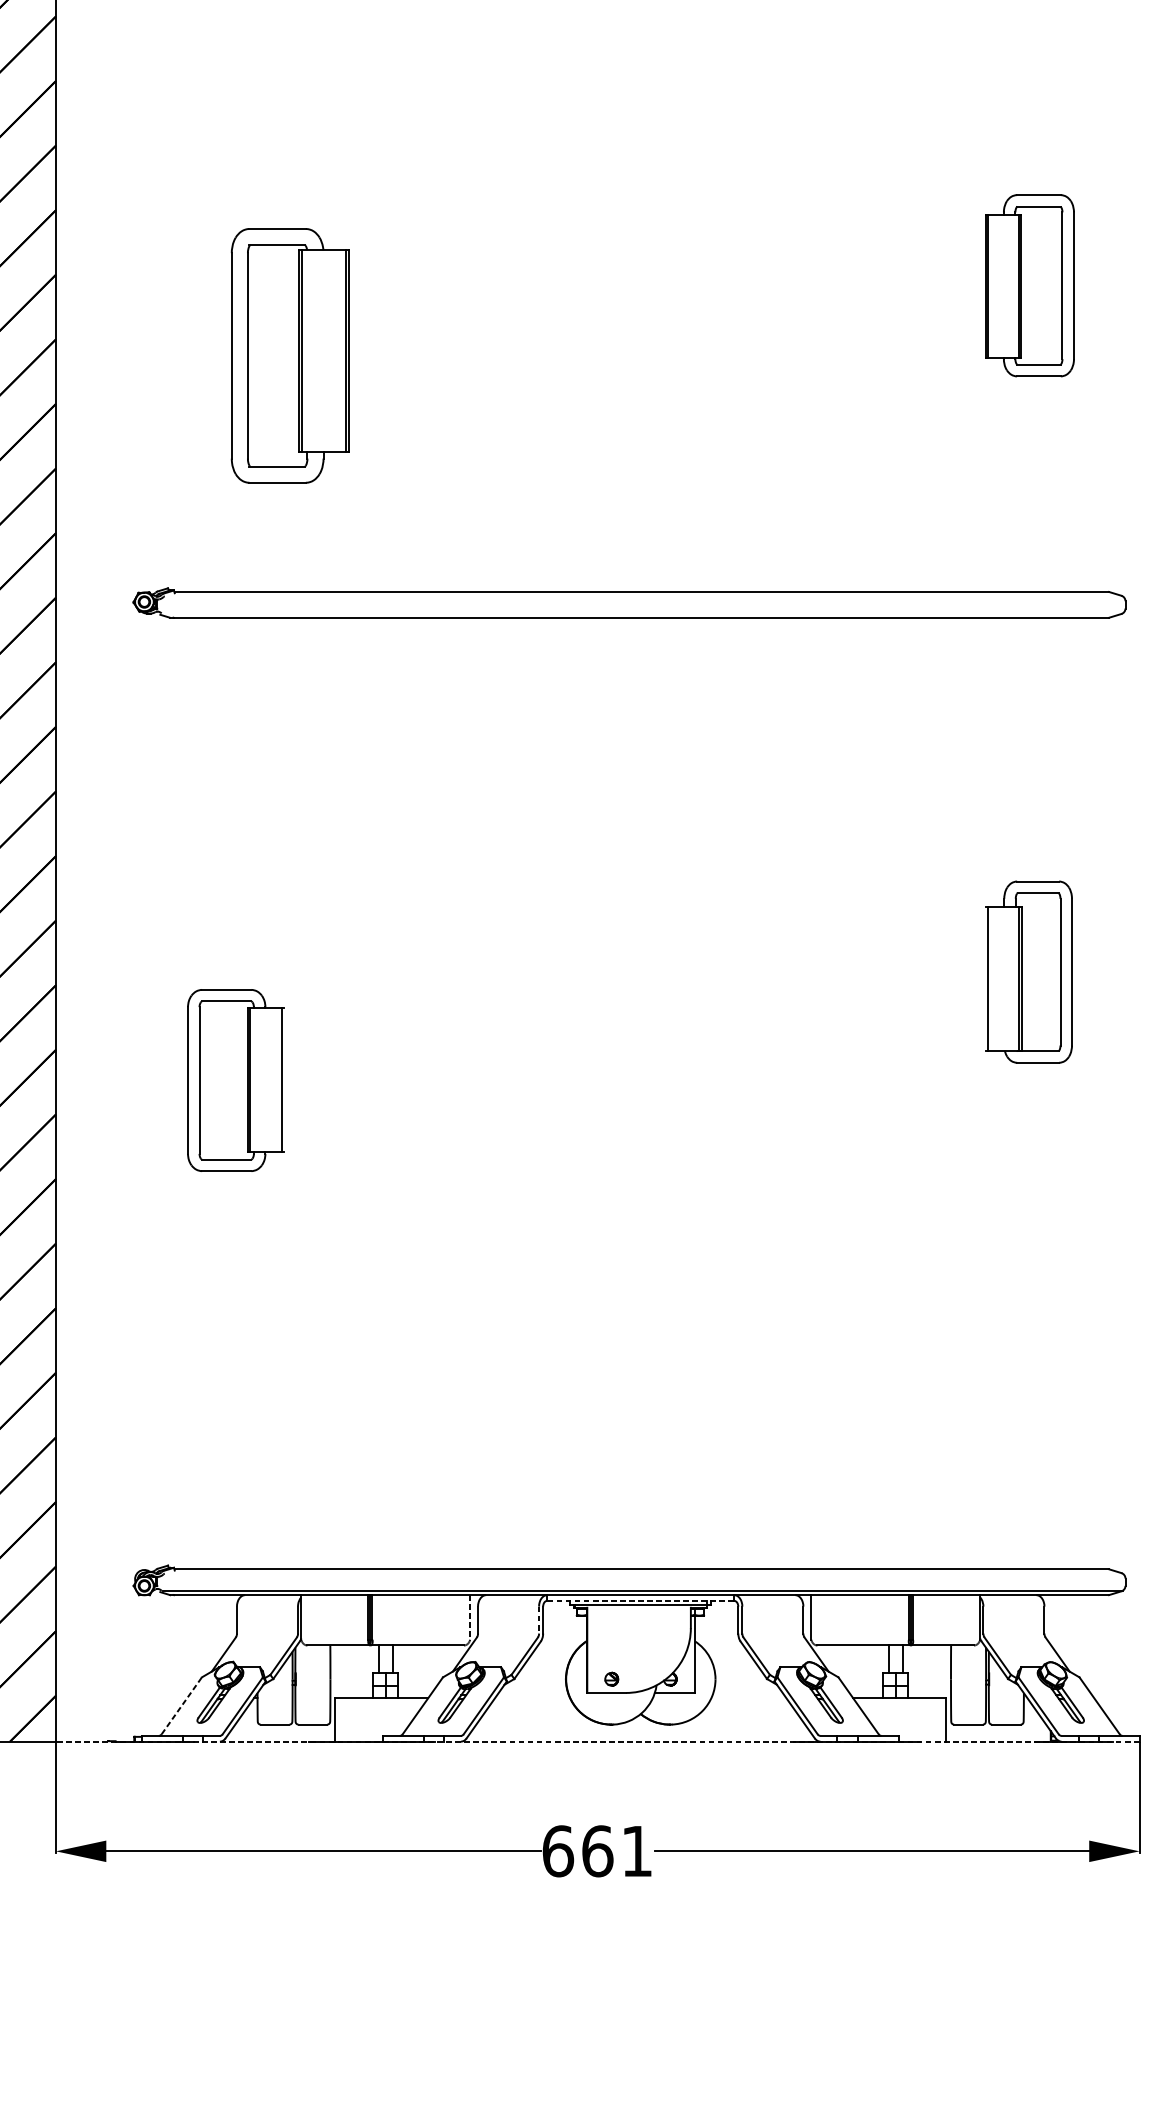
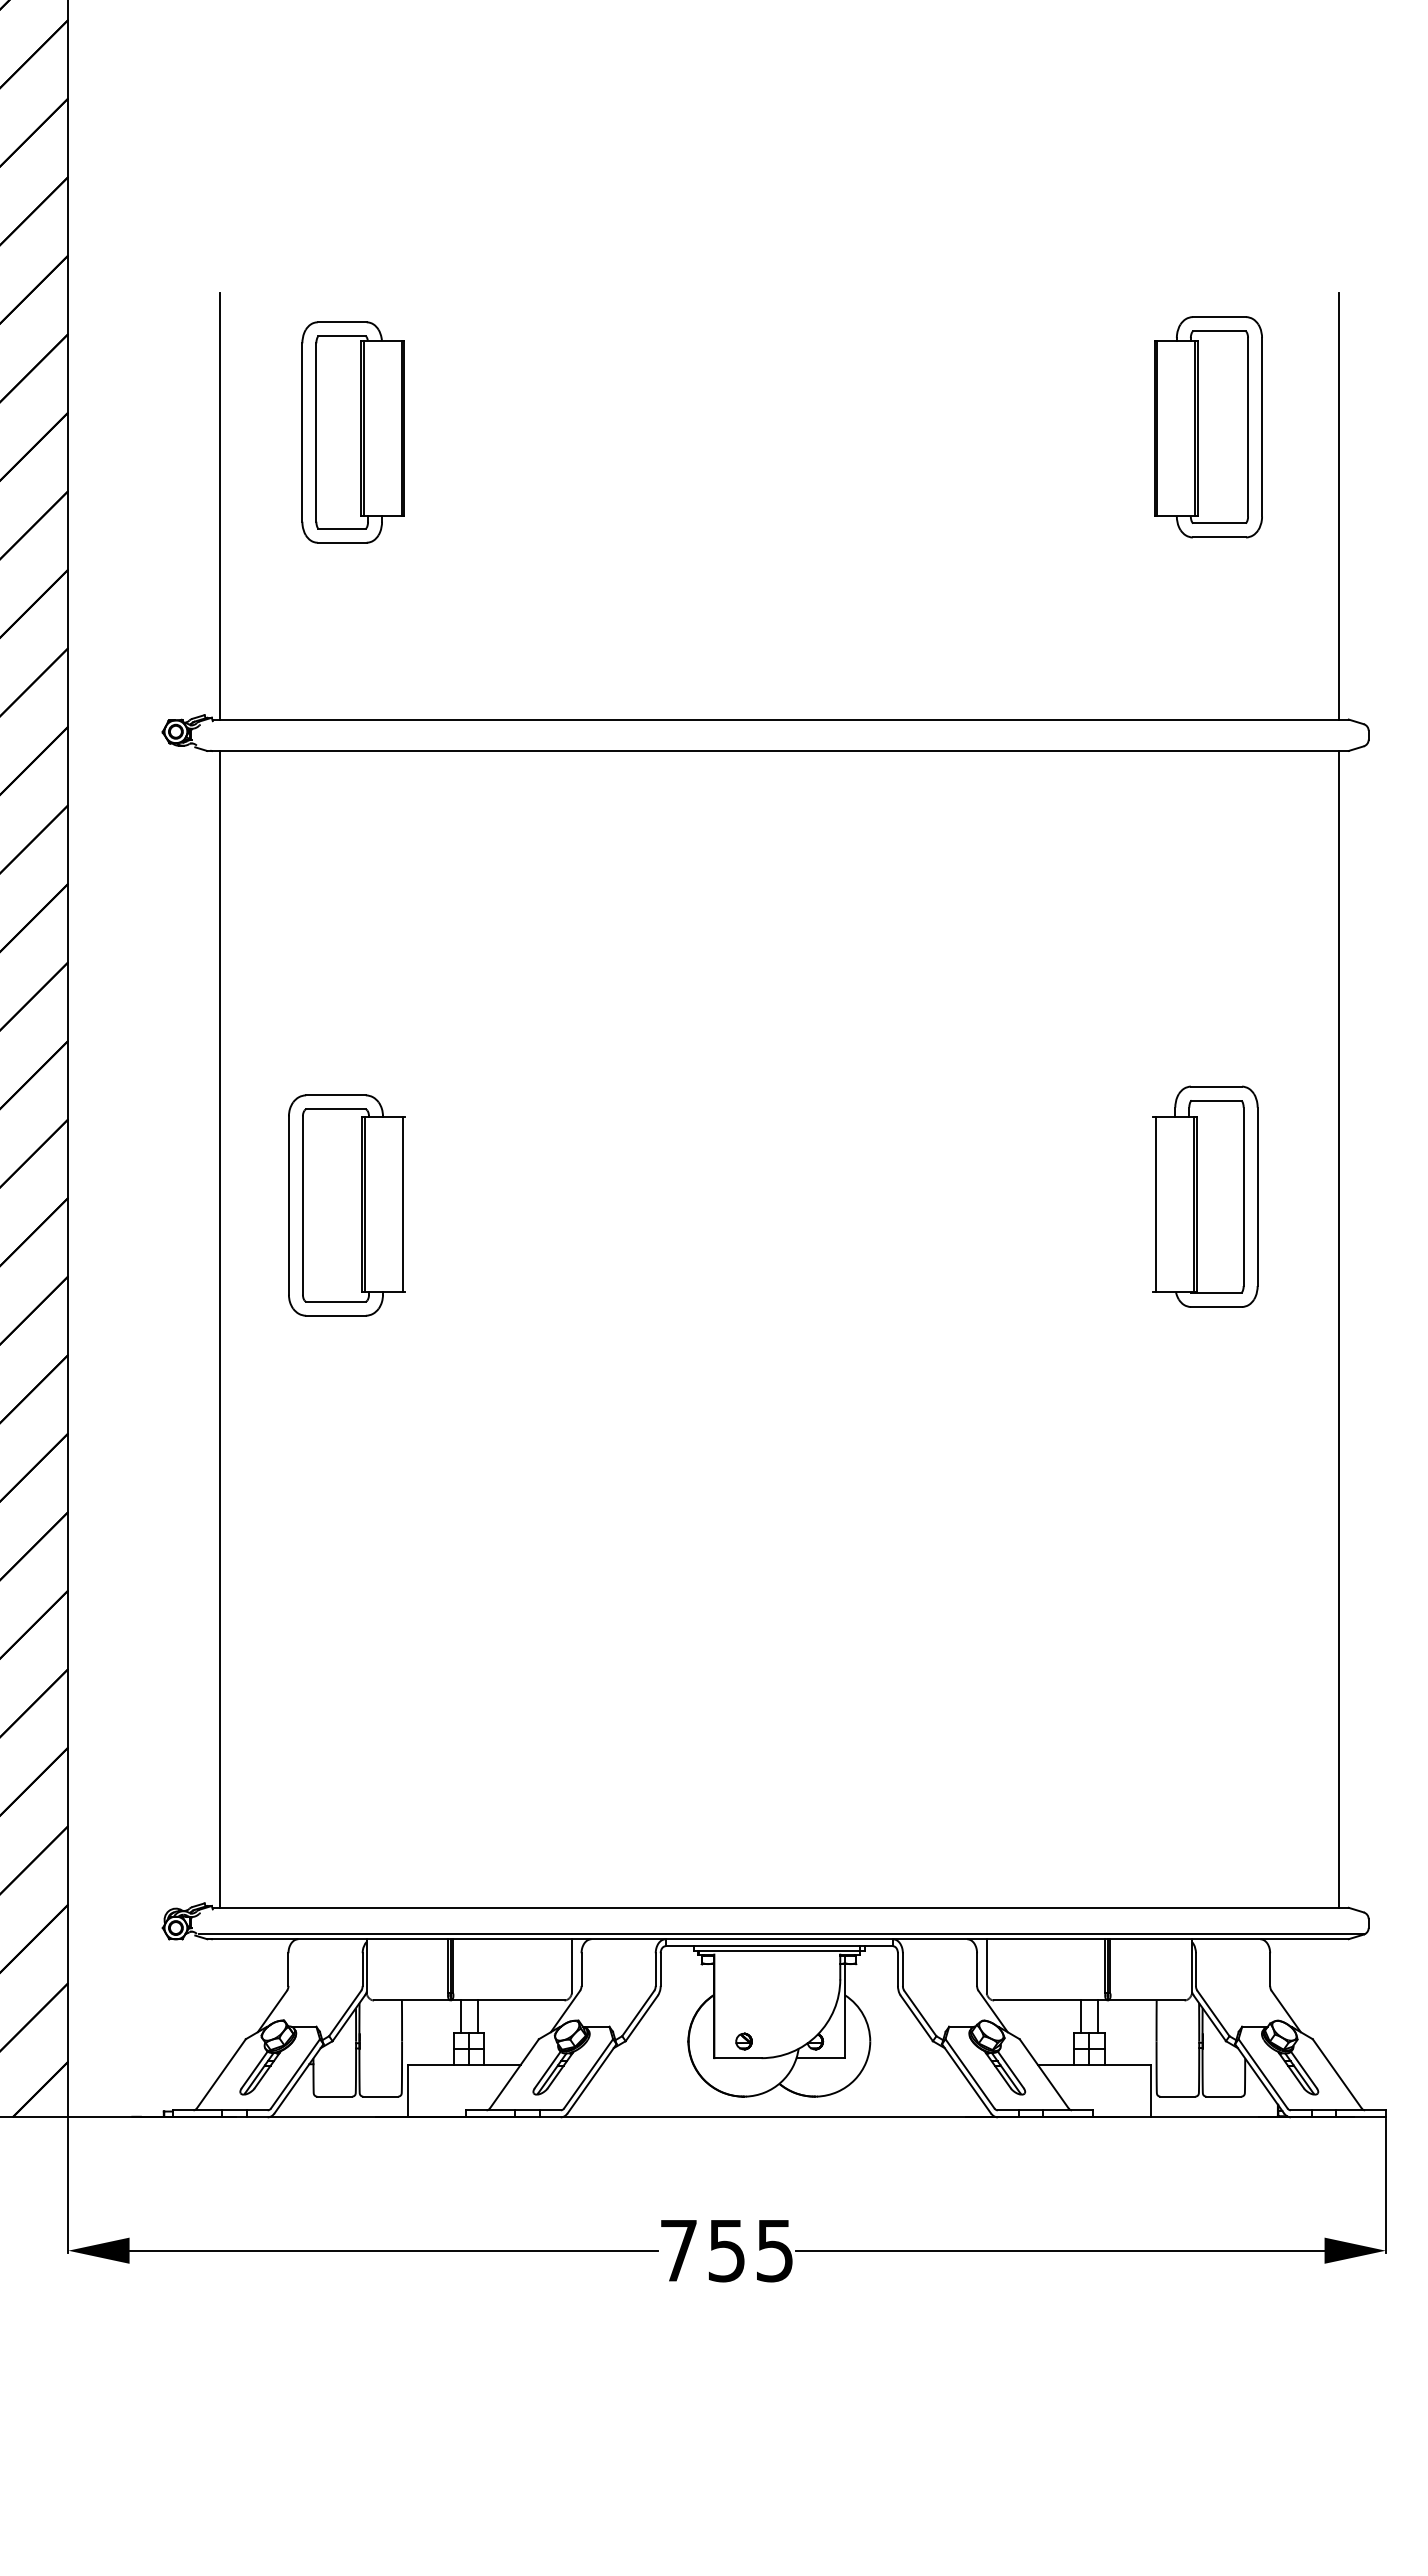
part: (1029, 285) -> (1208, 427), moved
part: (289, 355) -> (352, 432), size x0.71
line: (180, 416) -> (219, 506), added
line: (1100, 416) -> (1338, 506), added
part: (1029, 971) -> (1205, 1196), moved
part: (235, 1080) -> (346, 1205), moved
line: (180, 1092) -> (219, 1328), added
line: (1100, 1092) -> (1338, 1328), added
line: (640, 1601) -> (779, 1946), dashed -> solid
line: (469, 1617) -> (571, 1966), dashed -> solid
line: (538, 1620) -> (655, 1970), dashed -> solid
line: (181, 1705) -> (221, 2073), dashed -> solid
line: (598, 1741) -> (727, 2117), dashed -> solid
text: (597, 1851) -> (726, 2250), 661 -> 755

